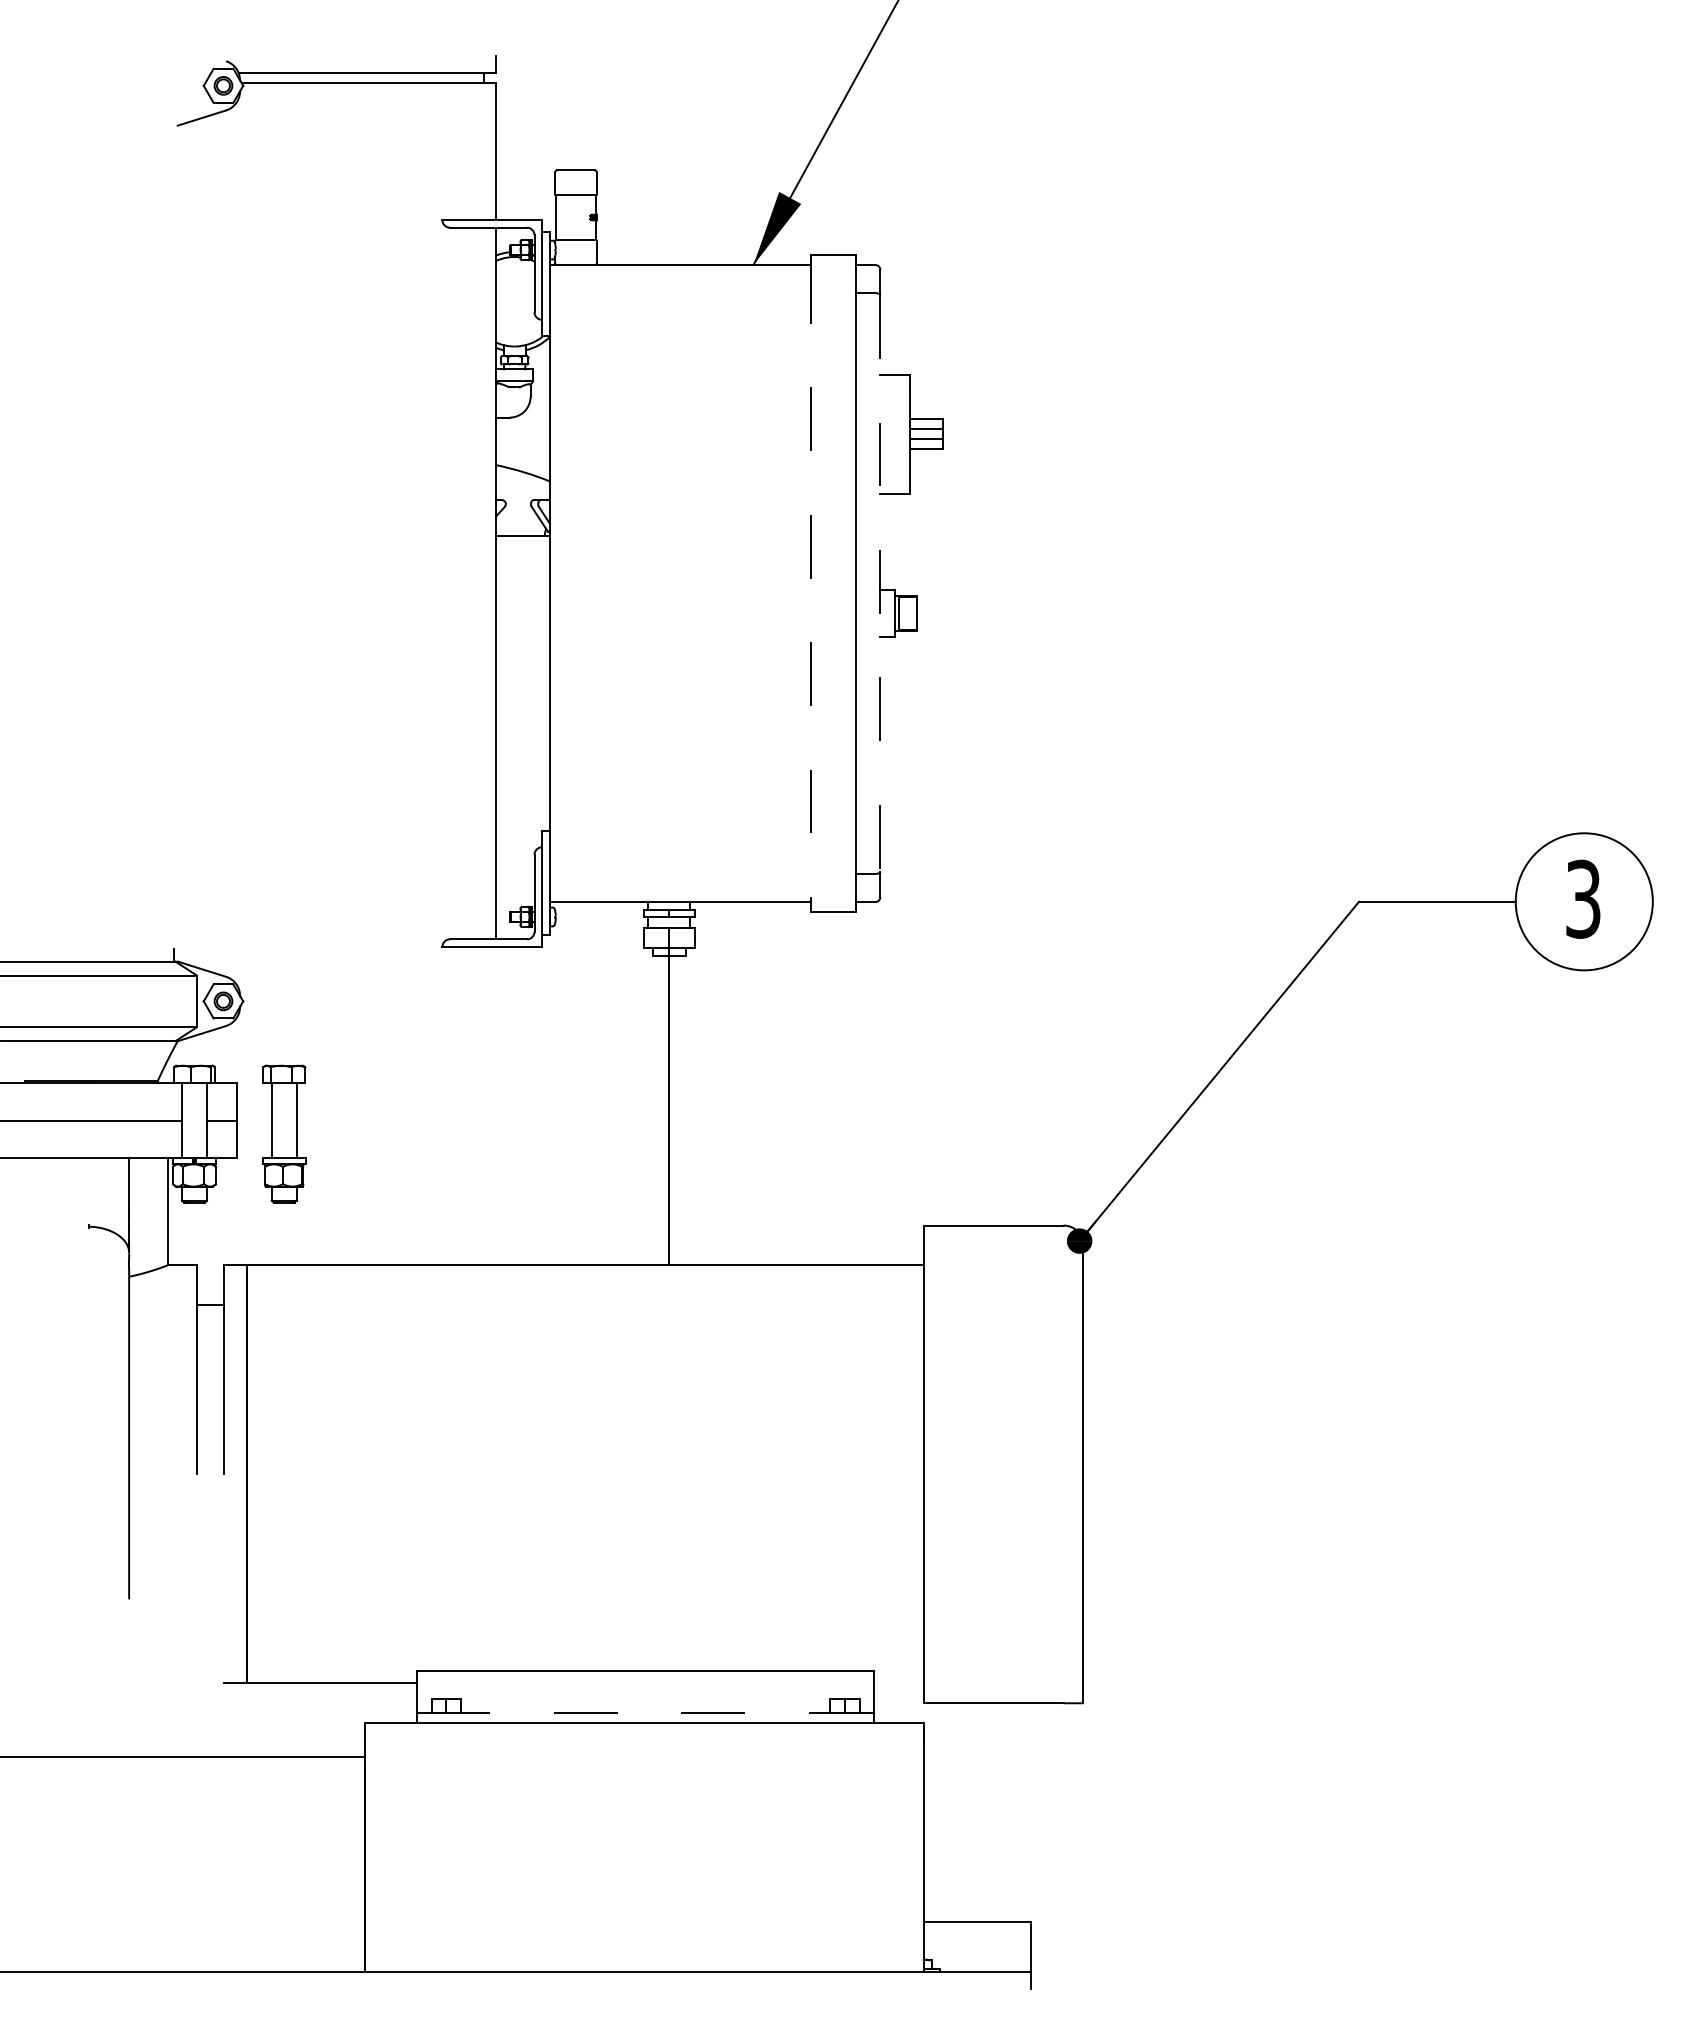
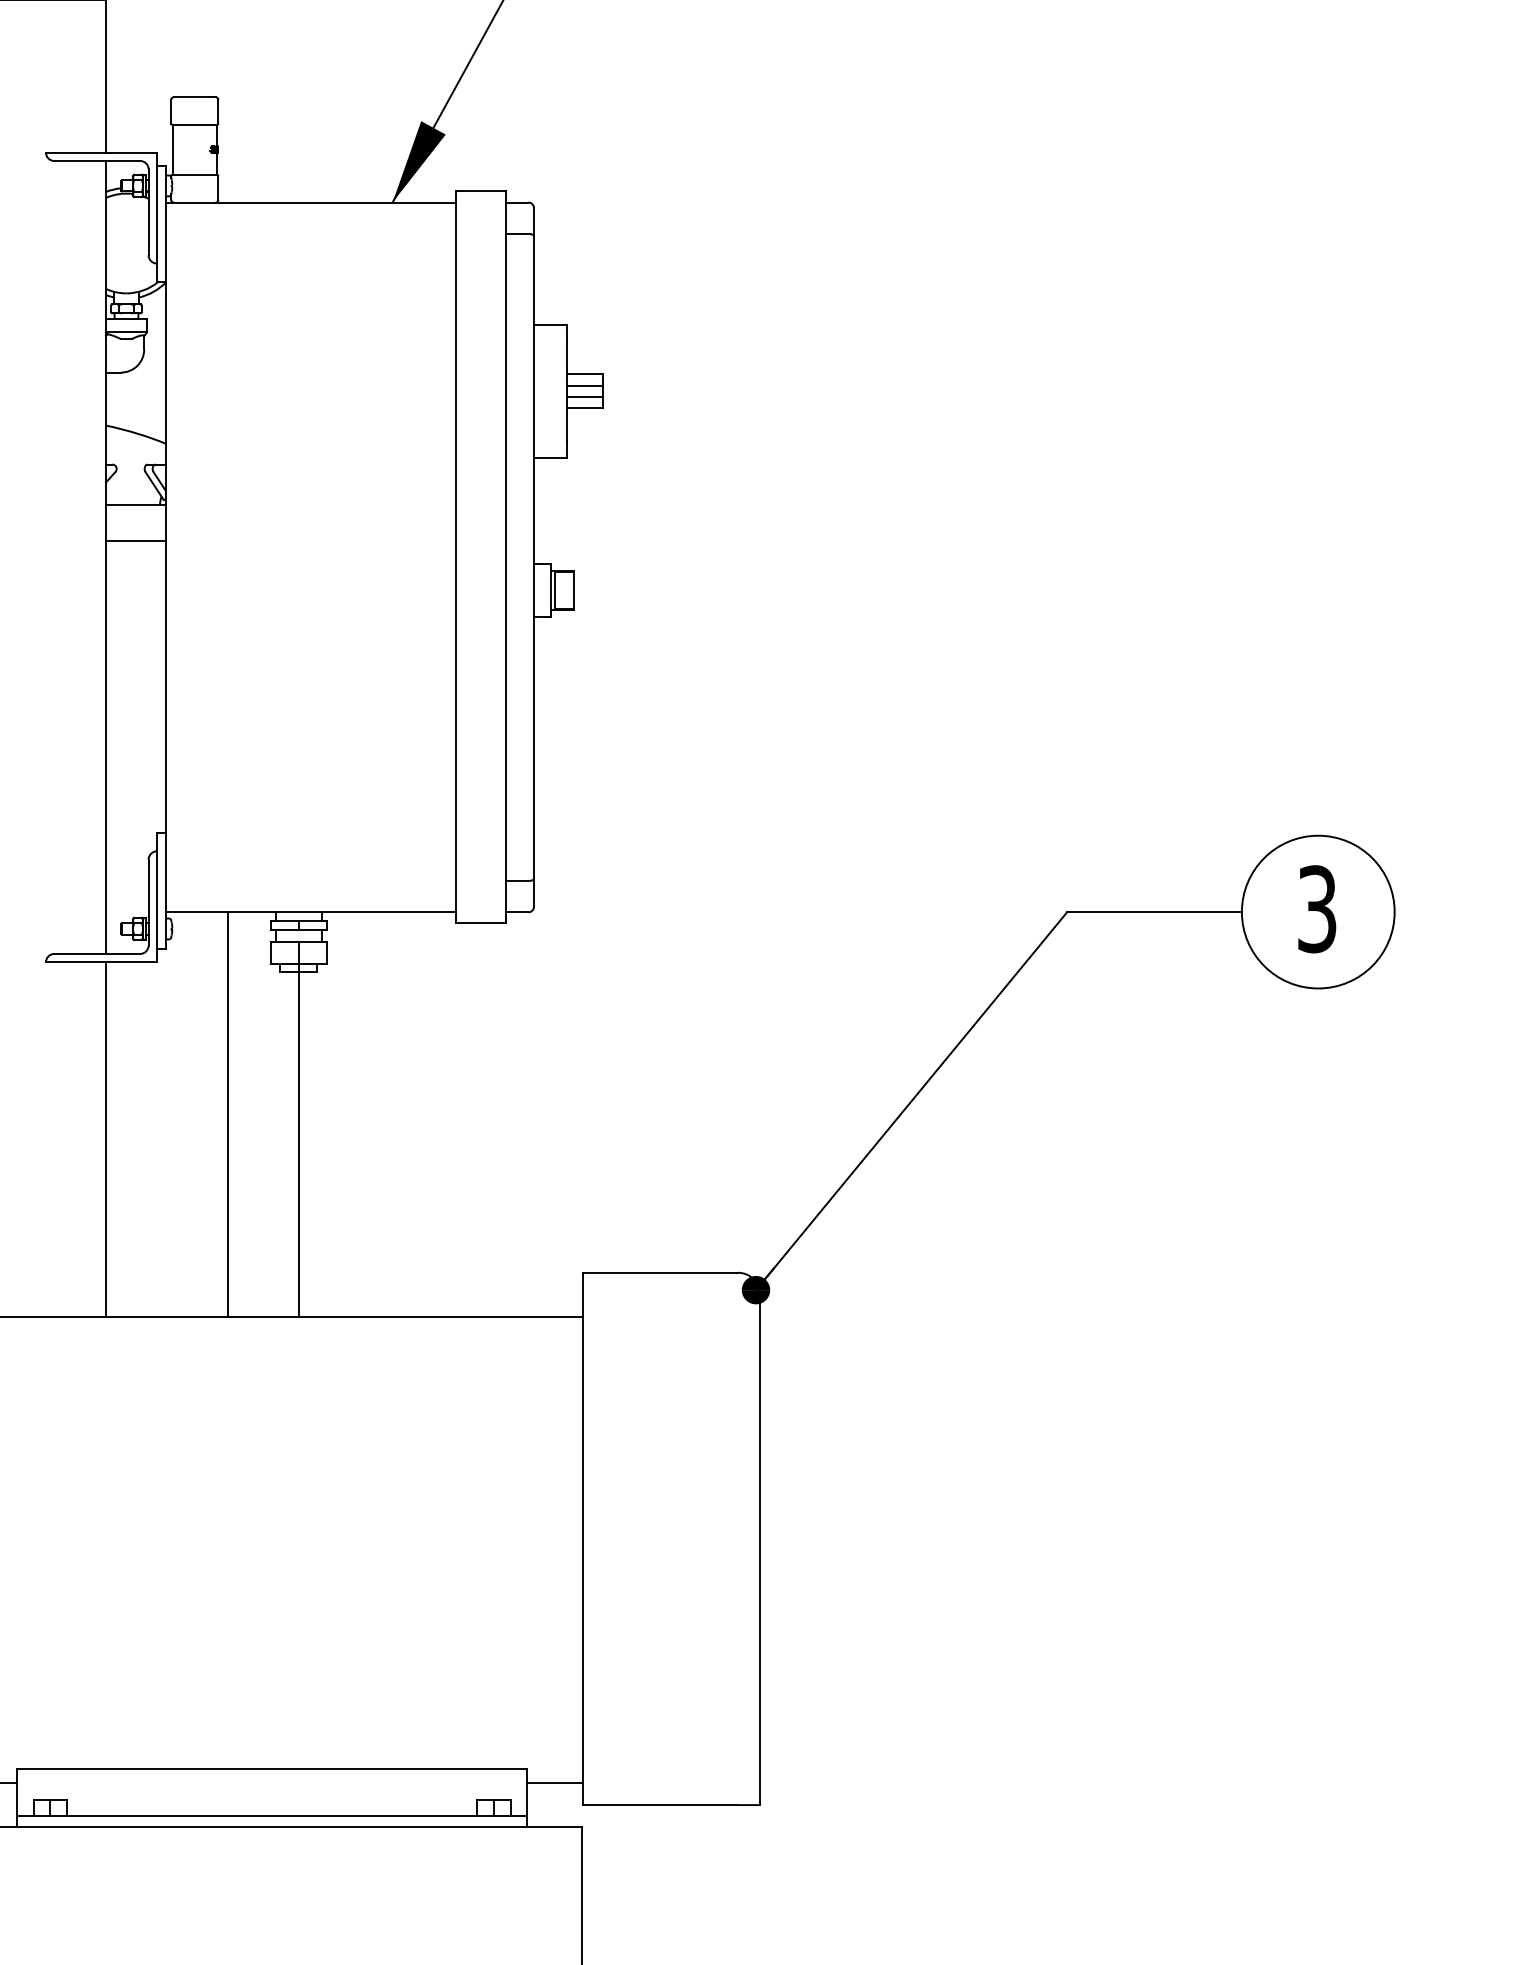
line: (522, 568) -> (135, 540), added
line: (810, 584) -> (456, 558), dashed -> solid
line: (880, 584) -> (534, 558), dashed -> solid
line: (605, 1083) -> (227, 1114), added
line: (496, 1105) -> (106, 1139), added
line: (899, 1683) -> (555, 1783), added
line: (645, 1713) -> (272, 1816), dashed -> solid

